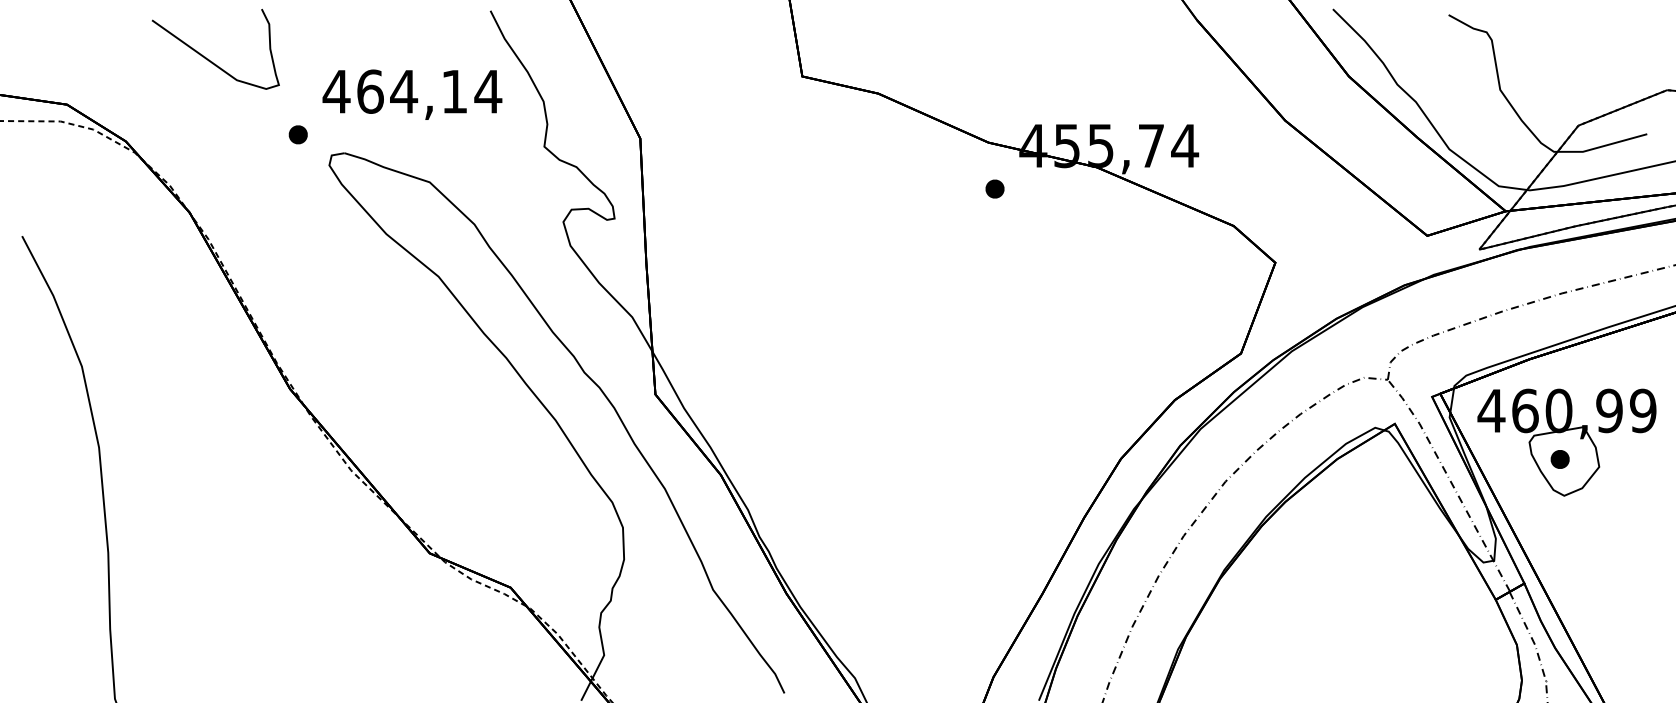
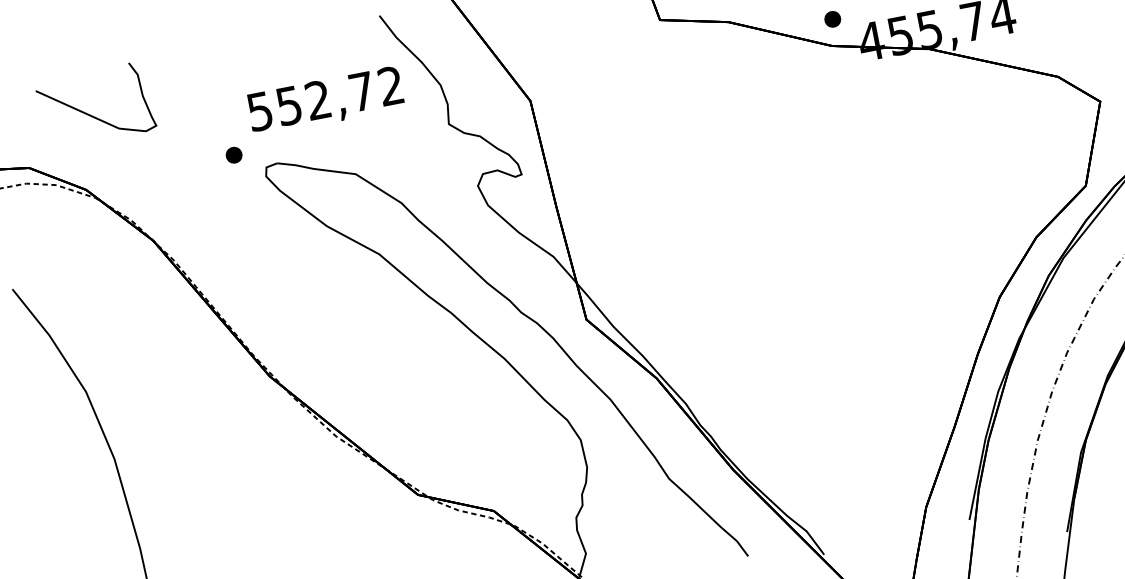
curve: (209, 59) -> (91, 115), moved
text: (412, 91) -> (325, 98), 464,14 -> 552,72
part: (994, 188) -> (832, 18), moved

